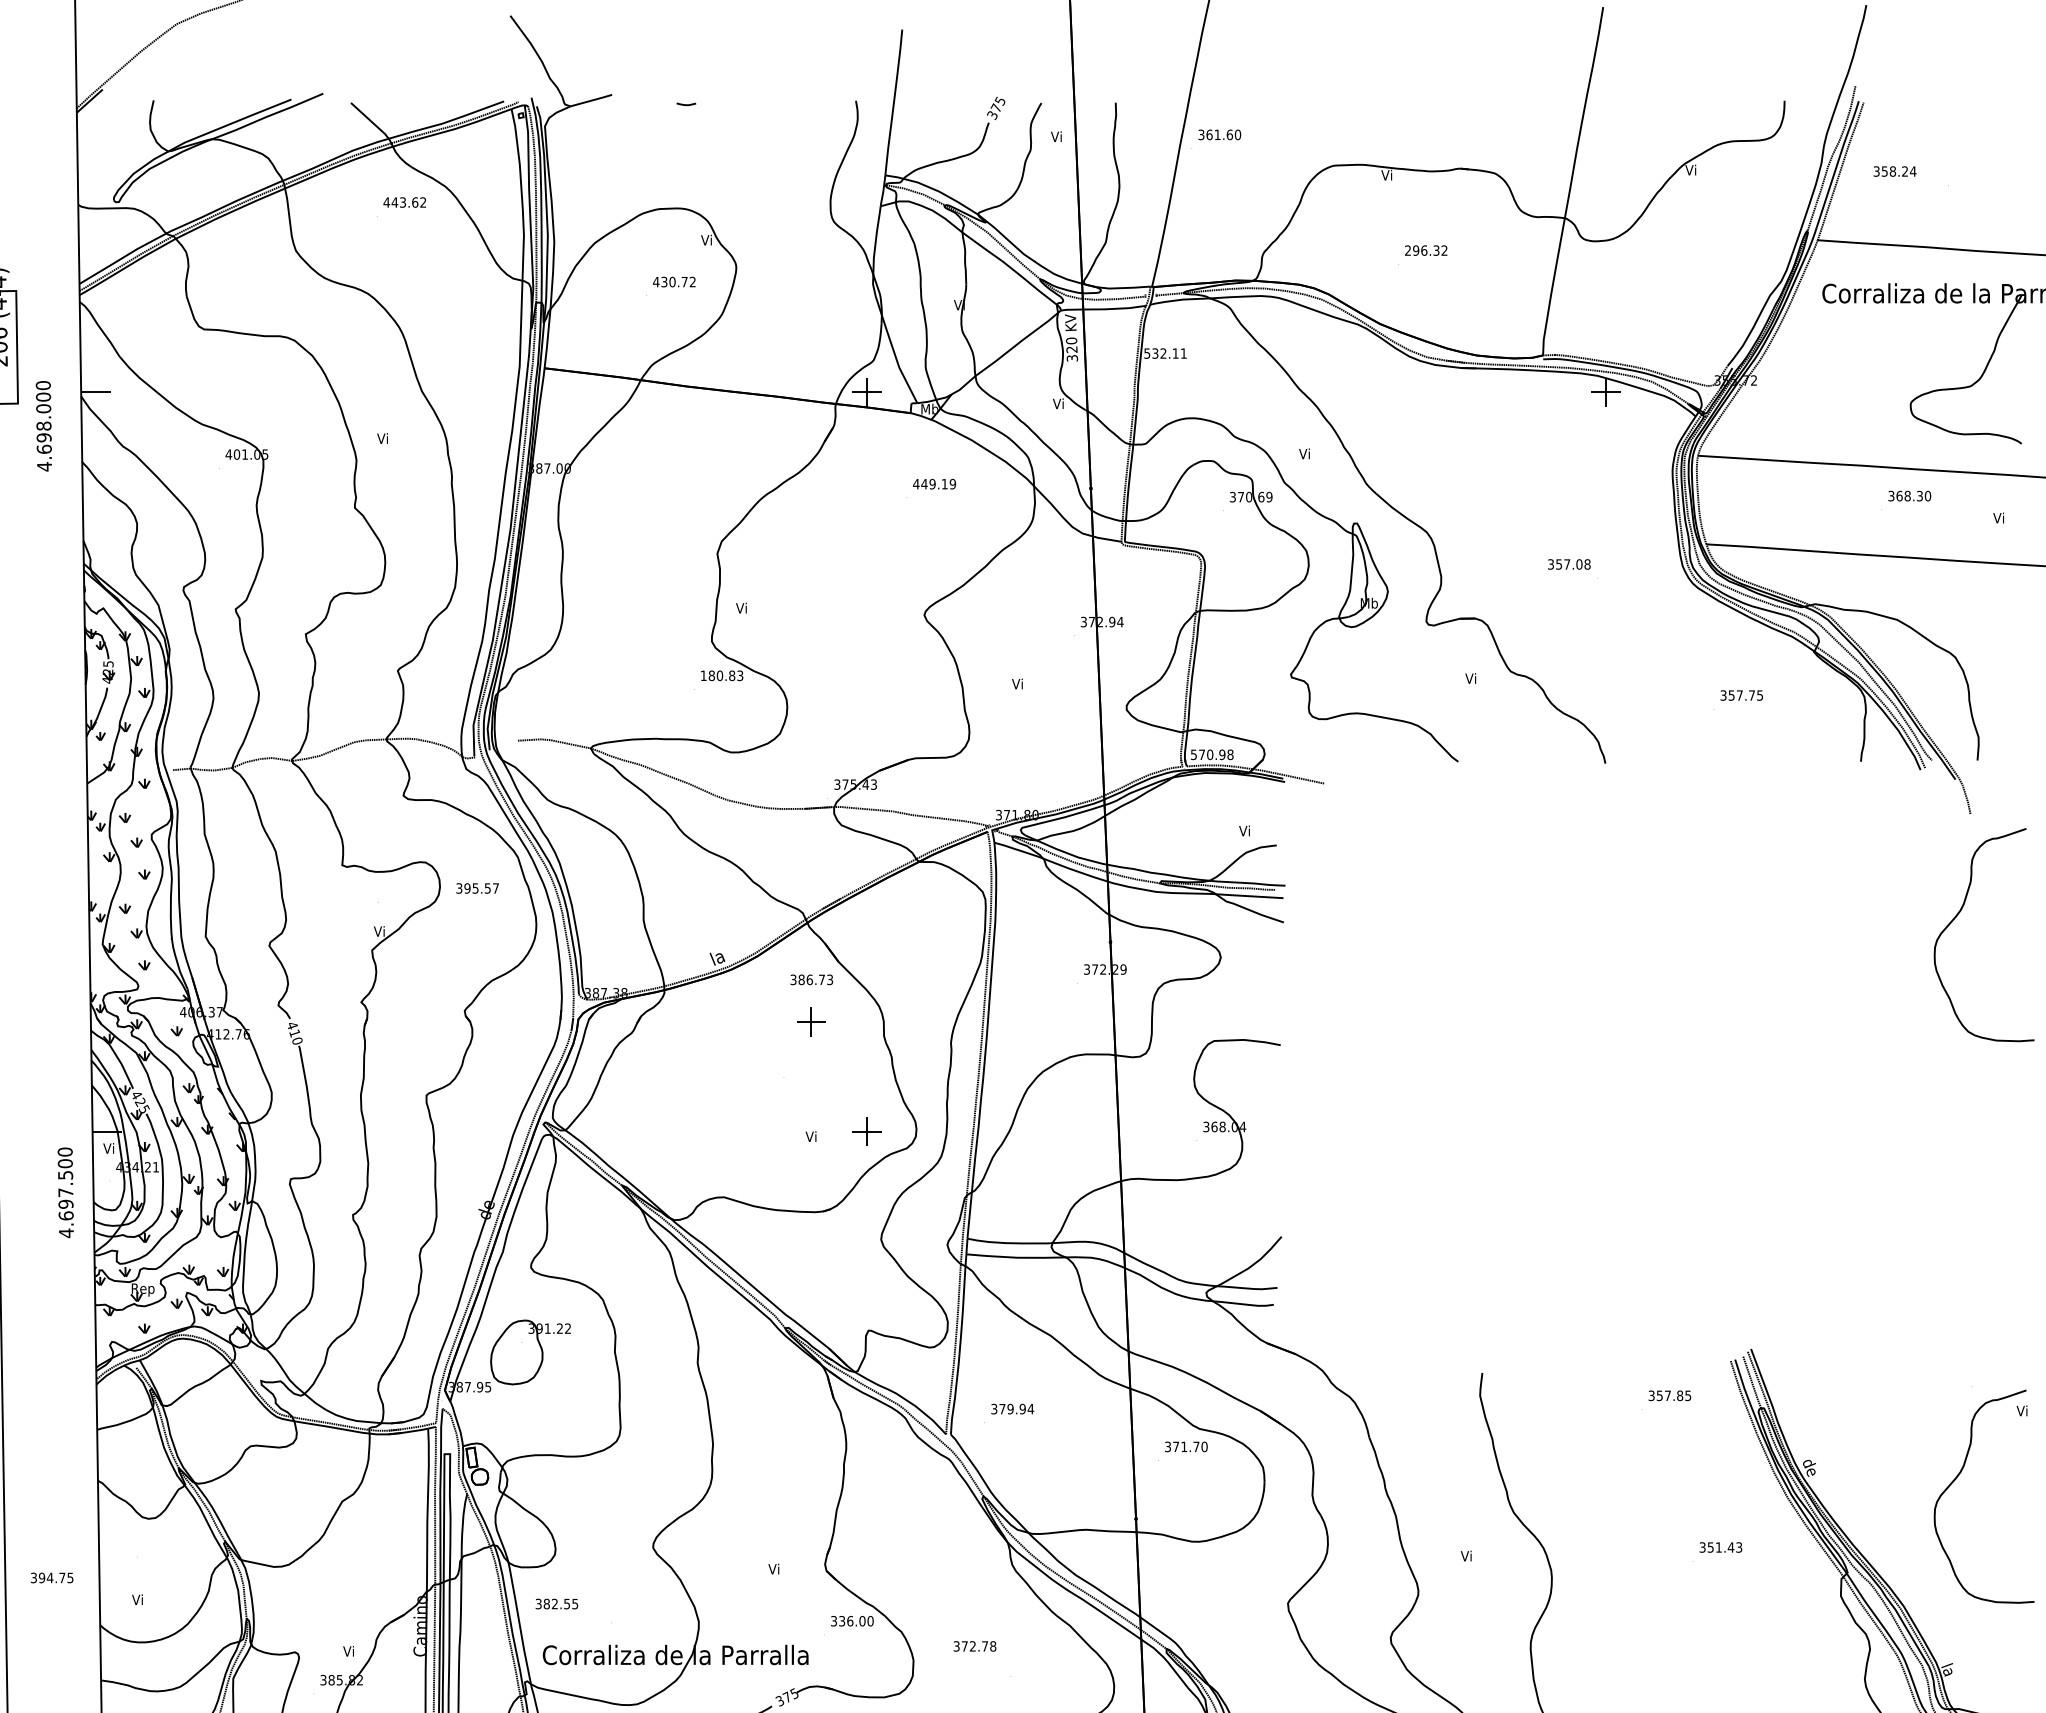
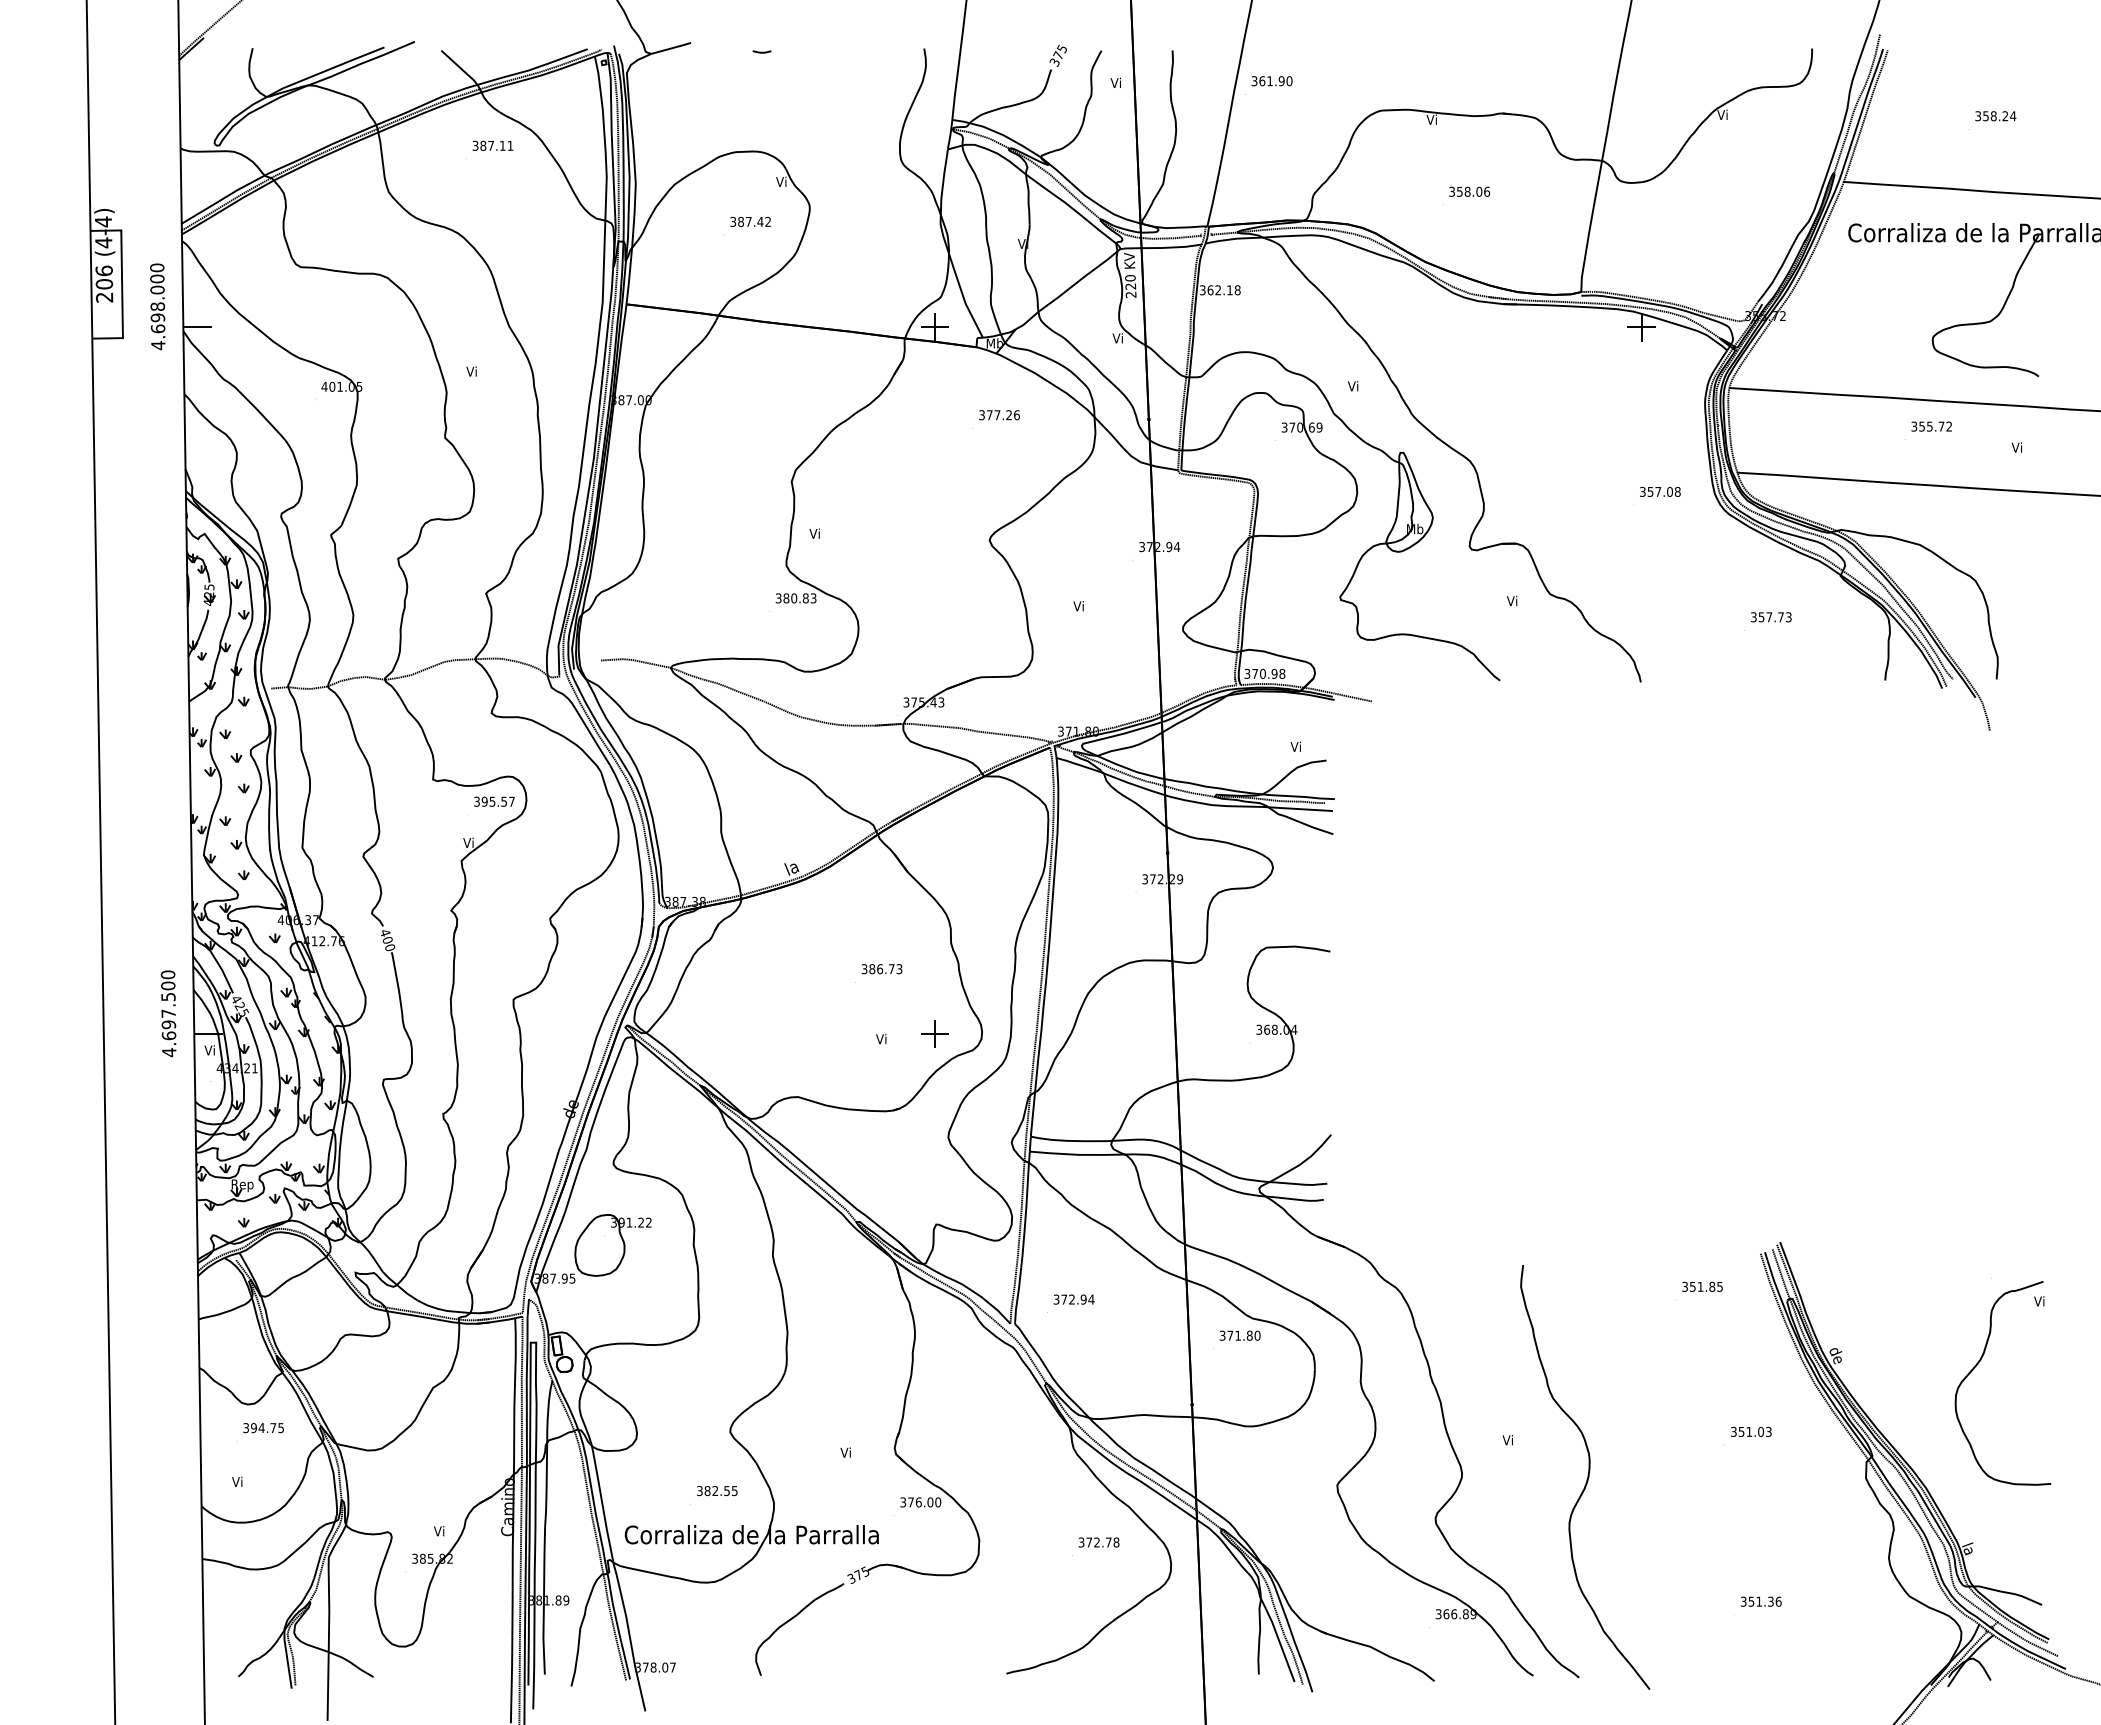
text: (1229, 135) -> (1281, 81), 361.60 -> 361.90
text: (1894, 171) -> (1995, 116), moved
text: (404, 202) -> (492, 145), 443.62 -> 387.11
text: (1426, 250) -> (1469, 191), 296.32 -> 358.06
text: (670, 281) -> (746, 221), 430.72 -> 387.42
text: (1165, 353) -> (1220, 290), 532.11 -> 362.18
text: (1072, 357) -> (1131, 294), 320 -> 220
text: (43, 425) -> (157, 306), moved
text: (933, 484) -> (998, 415), 449.19 -> 377.26
text: (1913, 496) -> (1935, 426), 368.30 -> 355.72
text: (1569, 564) -> (1660, 491), moved
text: (703, 675) -> (778, 598), 180.83 -> 380.83
text: (1759, 694) -> (1788, 616), 357.75 -> 357.73
text: (1194, 753) -> (1247, 672), 570.98 -> 370.98
text: (477, 888) -> (494, 801), moved
curve: (1958, 915) -> (1978, 827), removed
text: (811, 980) -> (881, 969), moved
part: (811, 1021) -> (881, 928), removed
text: (294, 1033) -> (387, 940), 410 -> 400
text: (65, 1192) -> (168, 1013), moved
text: (1667, 1395) -> (1700, 1286), 357.85 -> 351.85
text: (1011, 1409) -> (1072, 1299), 379.94 -> 372.94
text: (1196, 1446) -> (1249, 1335), 371.70 -> 371.80
text: (1730, 1547) -> (1760, 1431), 351.43 -> 351.03
text: (52, 1578) -> (263, 1428), moved
text: (557, 1604) -> (717, 1491), moved
text: (841, 1621) -> (910, 1502), 336.00 -> 376.00
text: (974, 1646) -> (1098, 1542), moved

